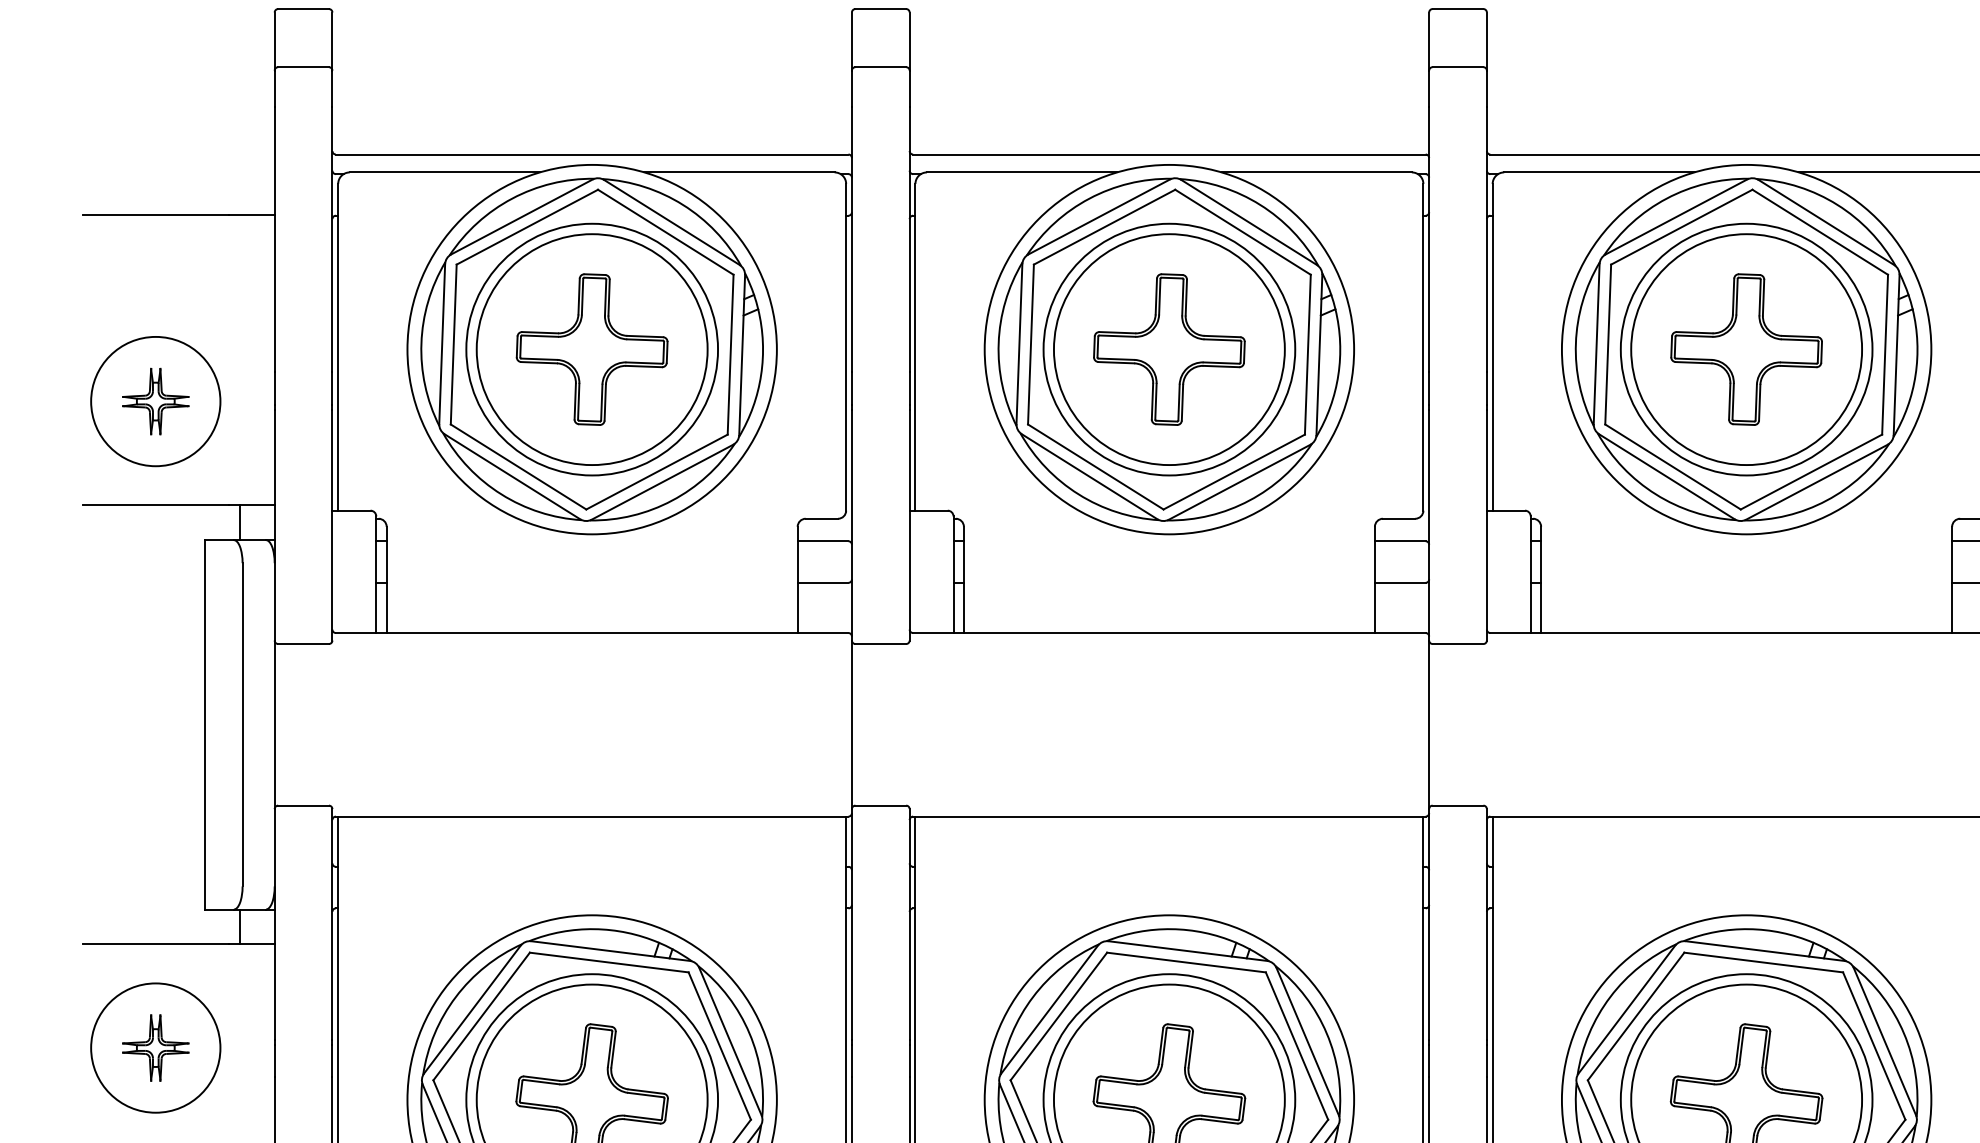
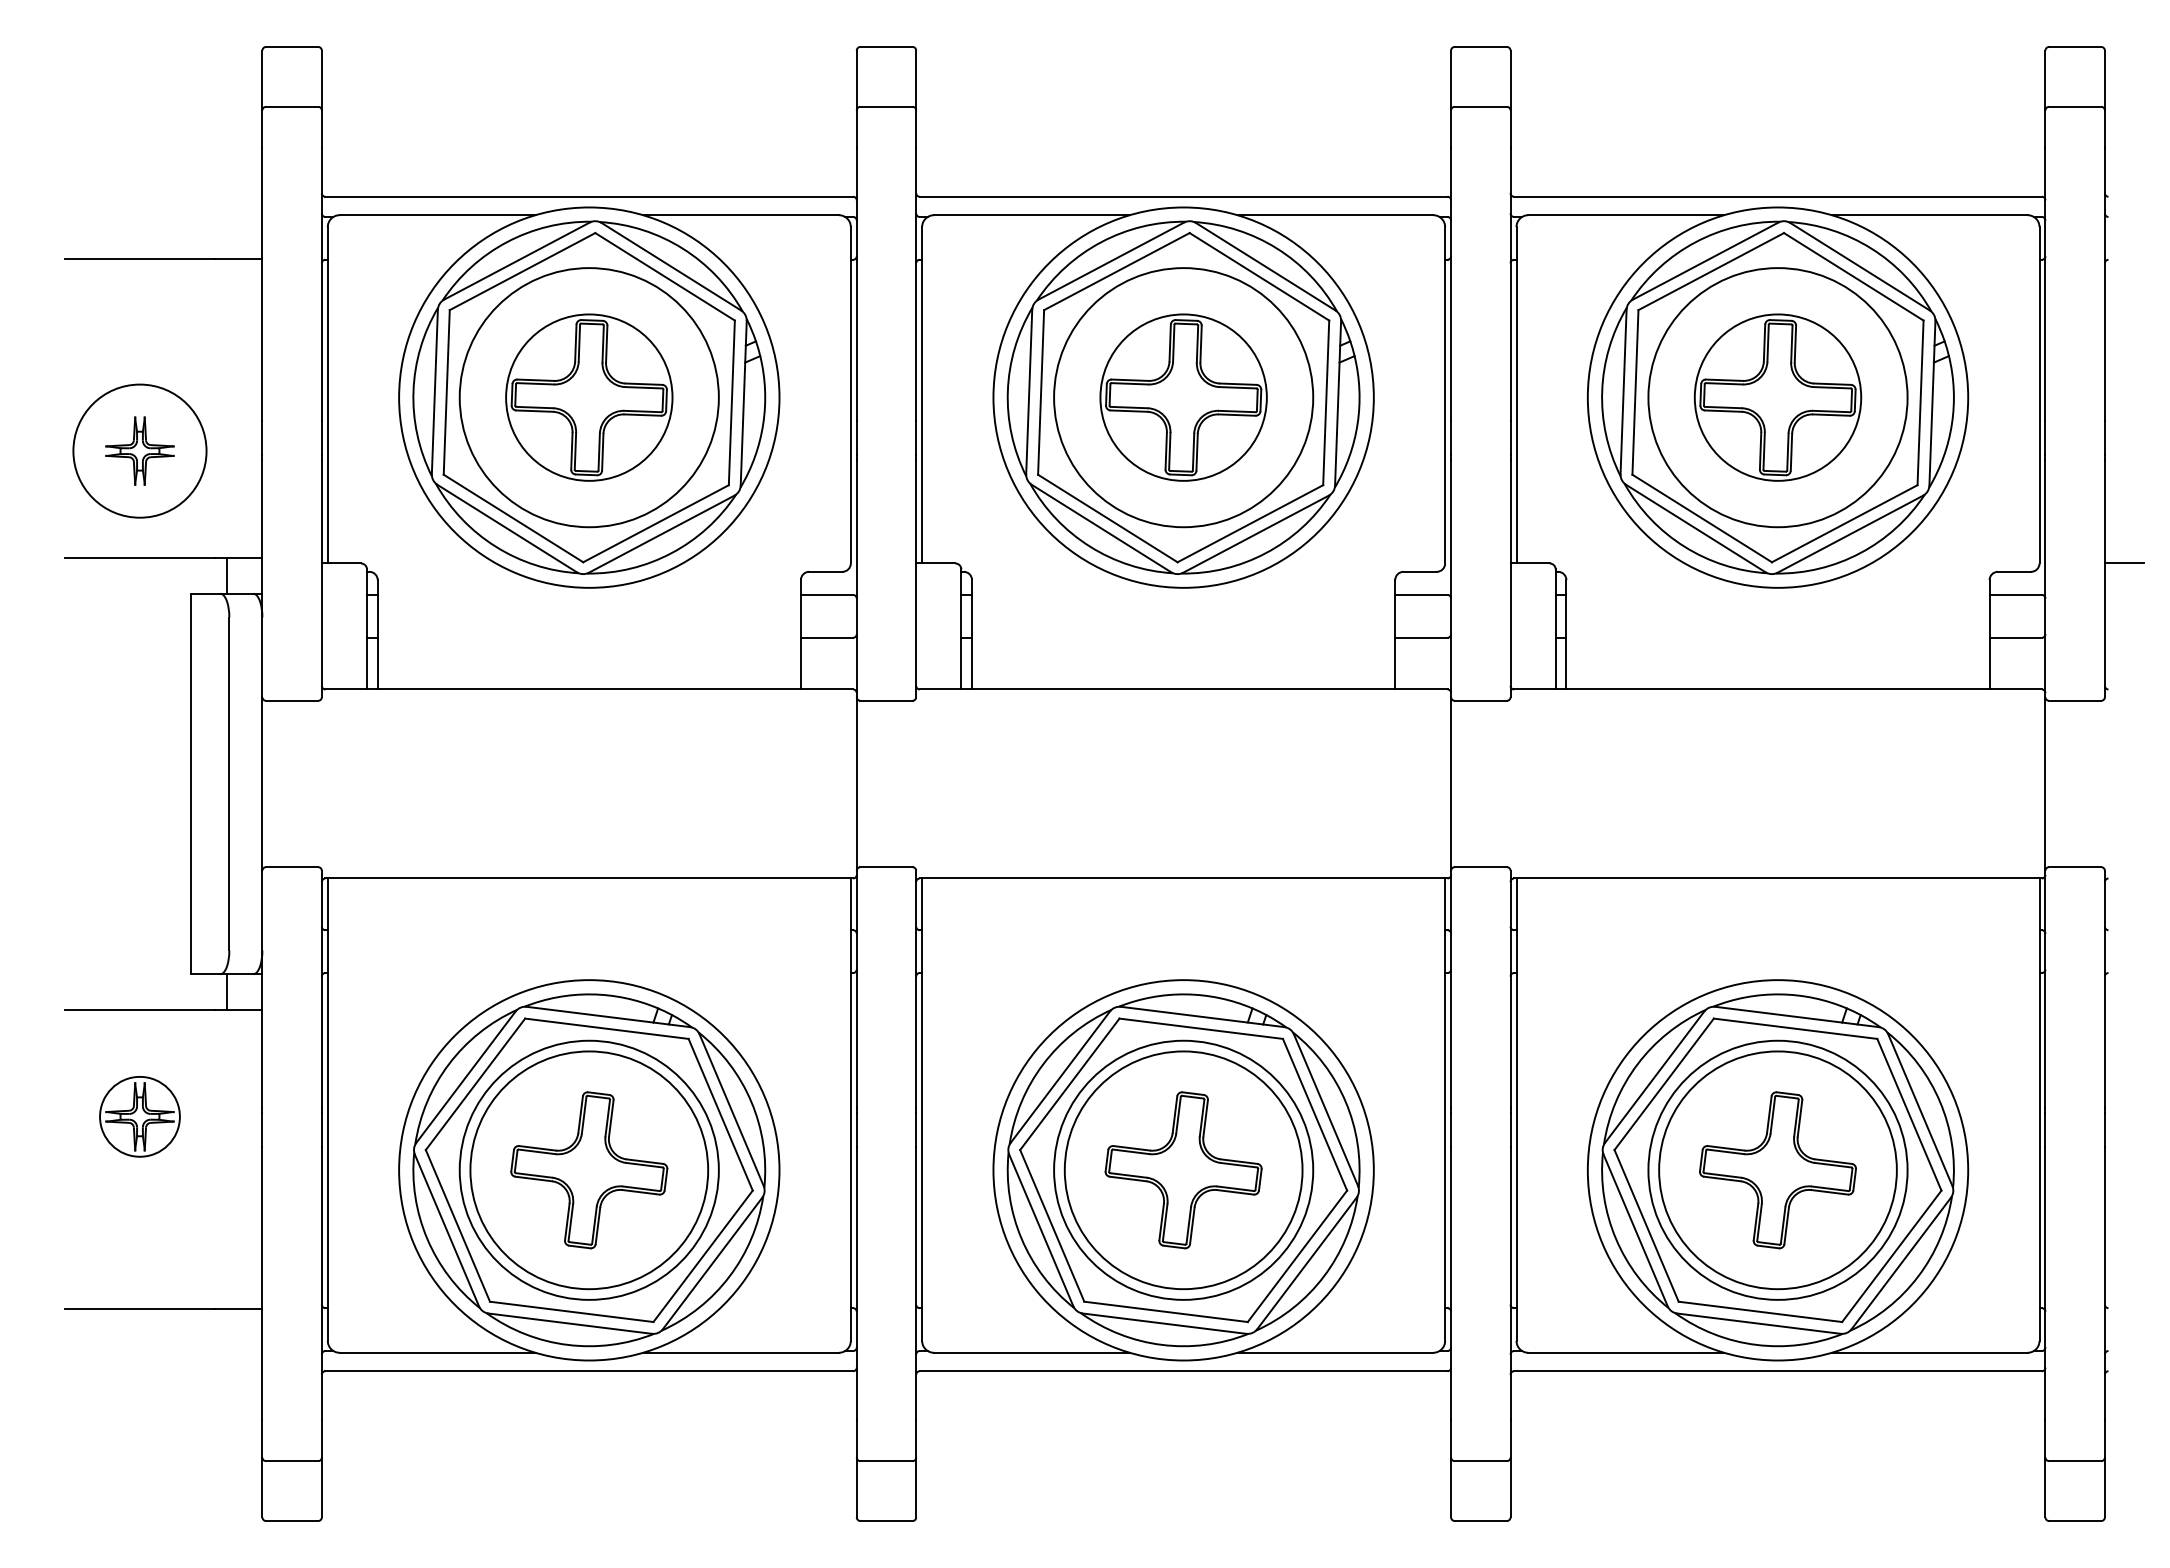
circle: (592, 349) -> (589, 397), size x0.7
circle: (1169, 349) -> (1183, 397), size x0.7
circle: (1746, 349) -> (1777, 397), size x0.7
circle: (155, 1047) -> (139, 1116), size x0.6

